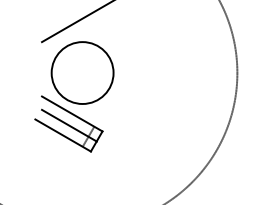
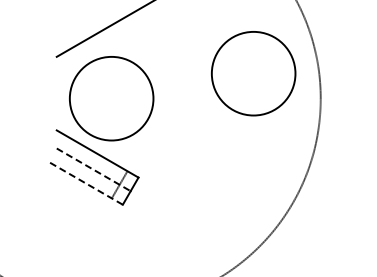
circle: (187, 54) -> (253, 73), added
line: (69, 125) -> (93, 169), solid -> dashed
line: (62, 135) -> (84, 182), solid -> dashed

